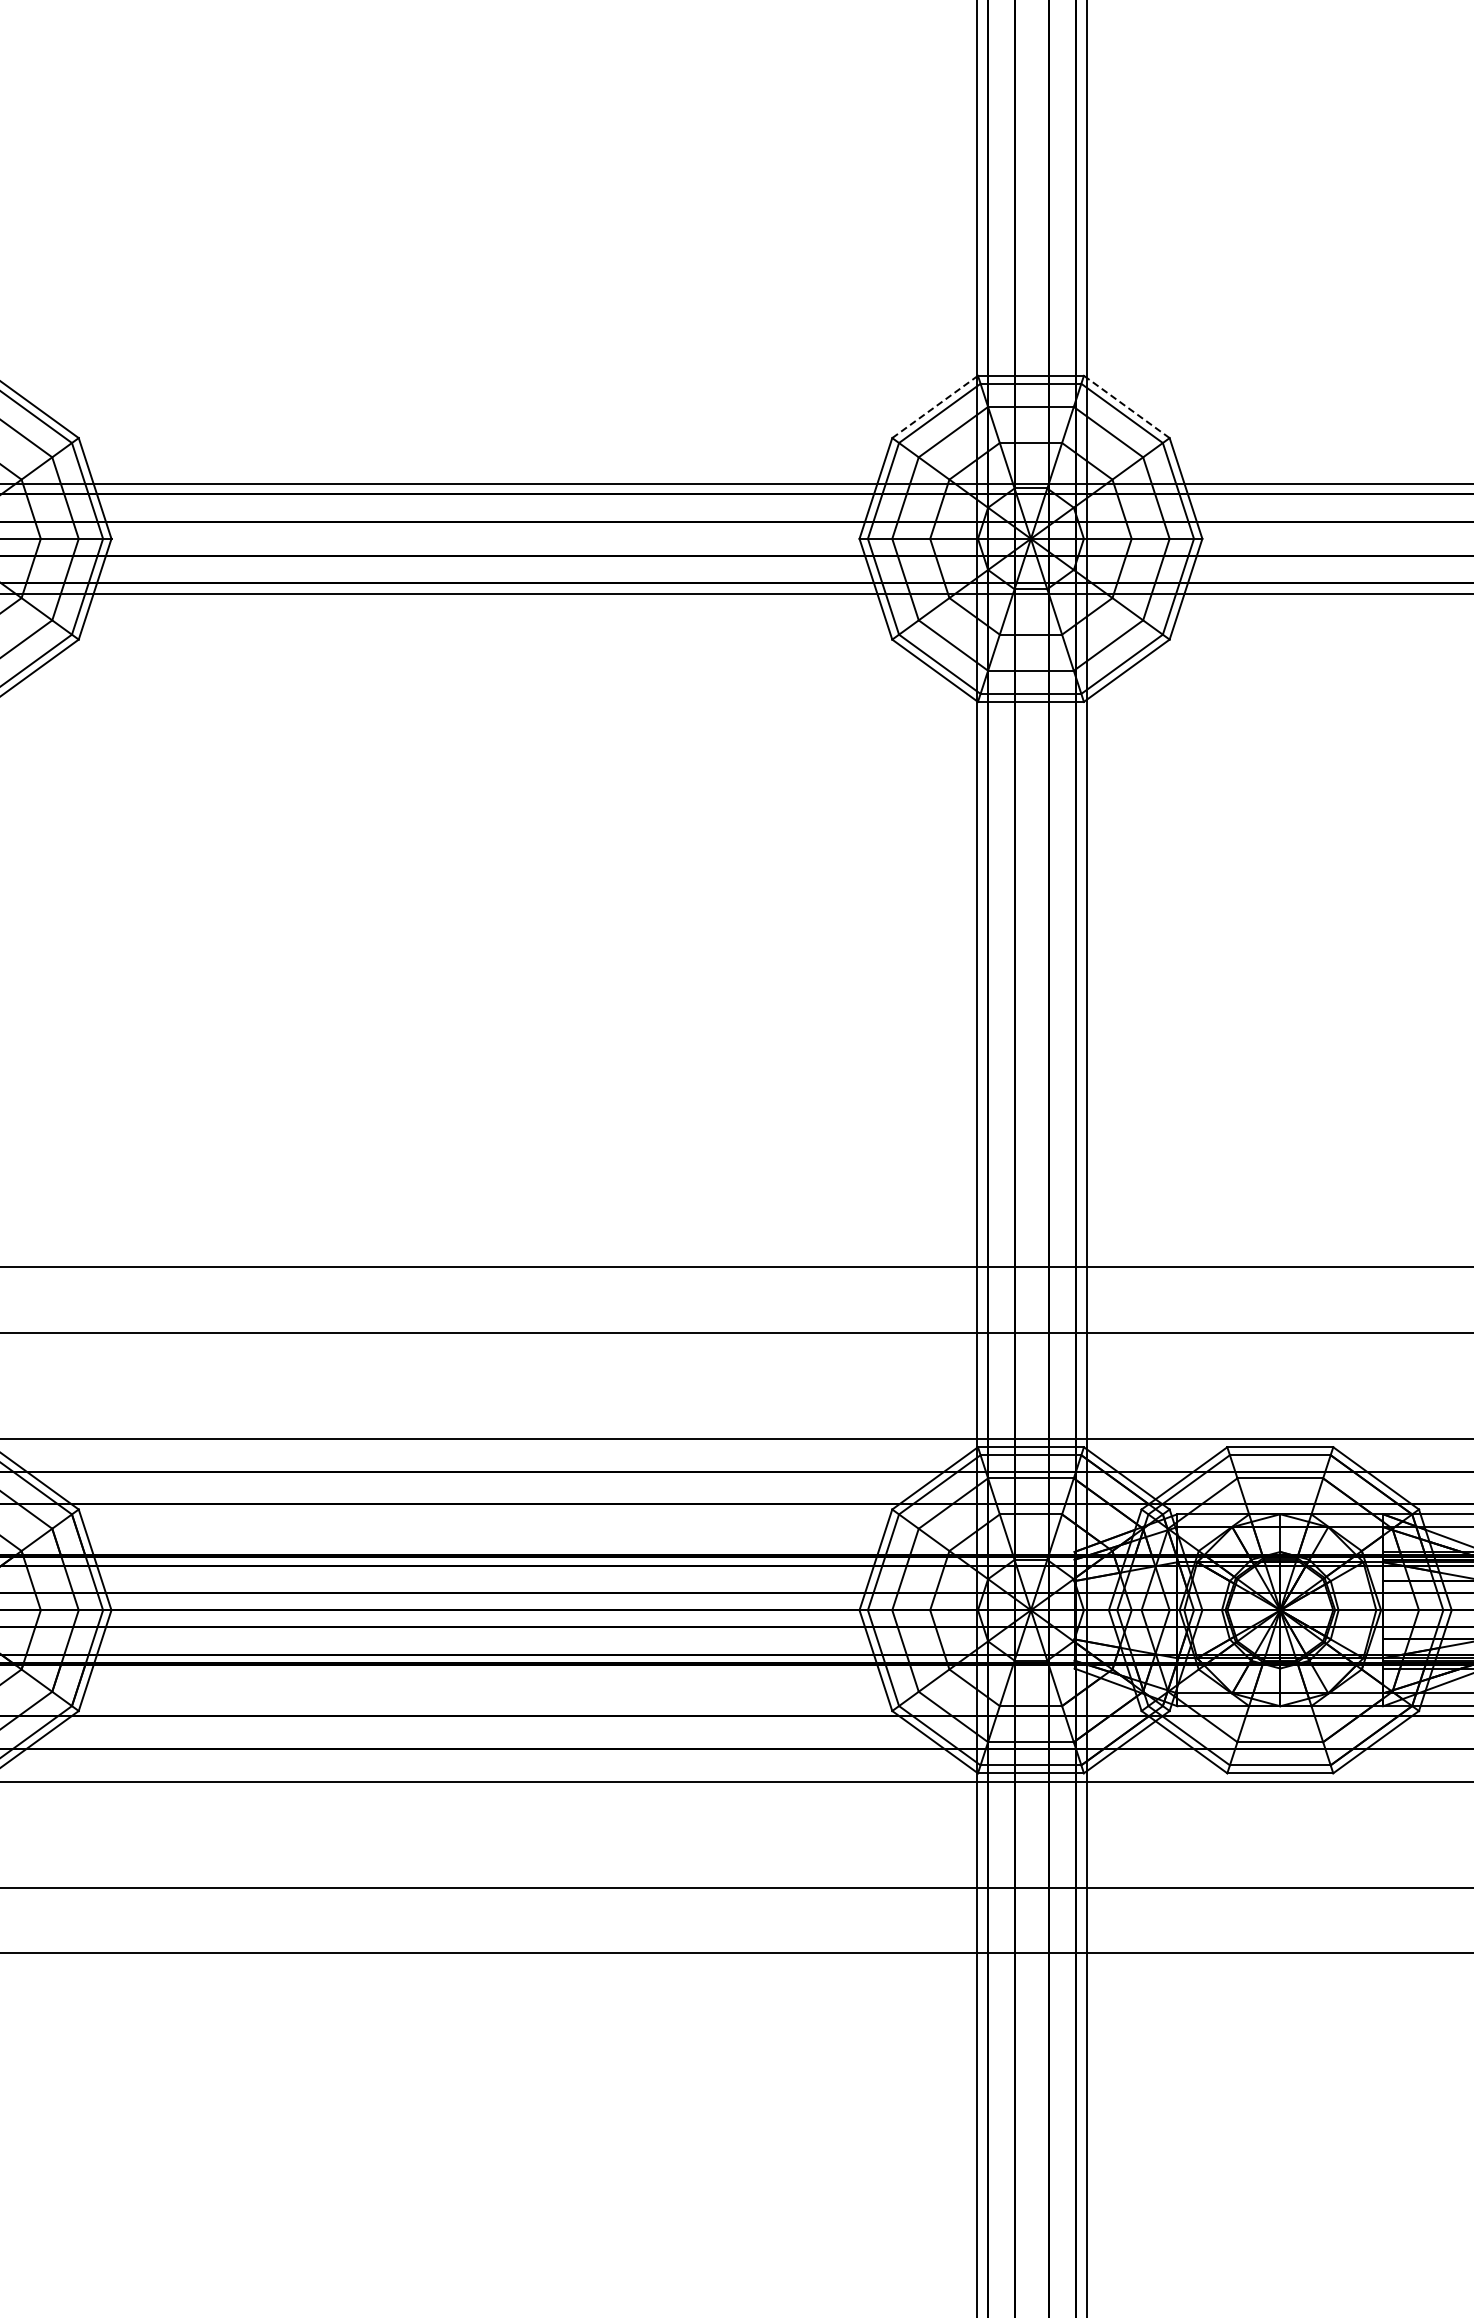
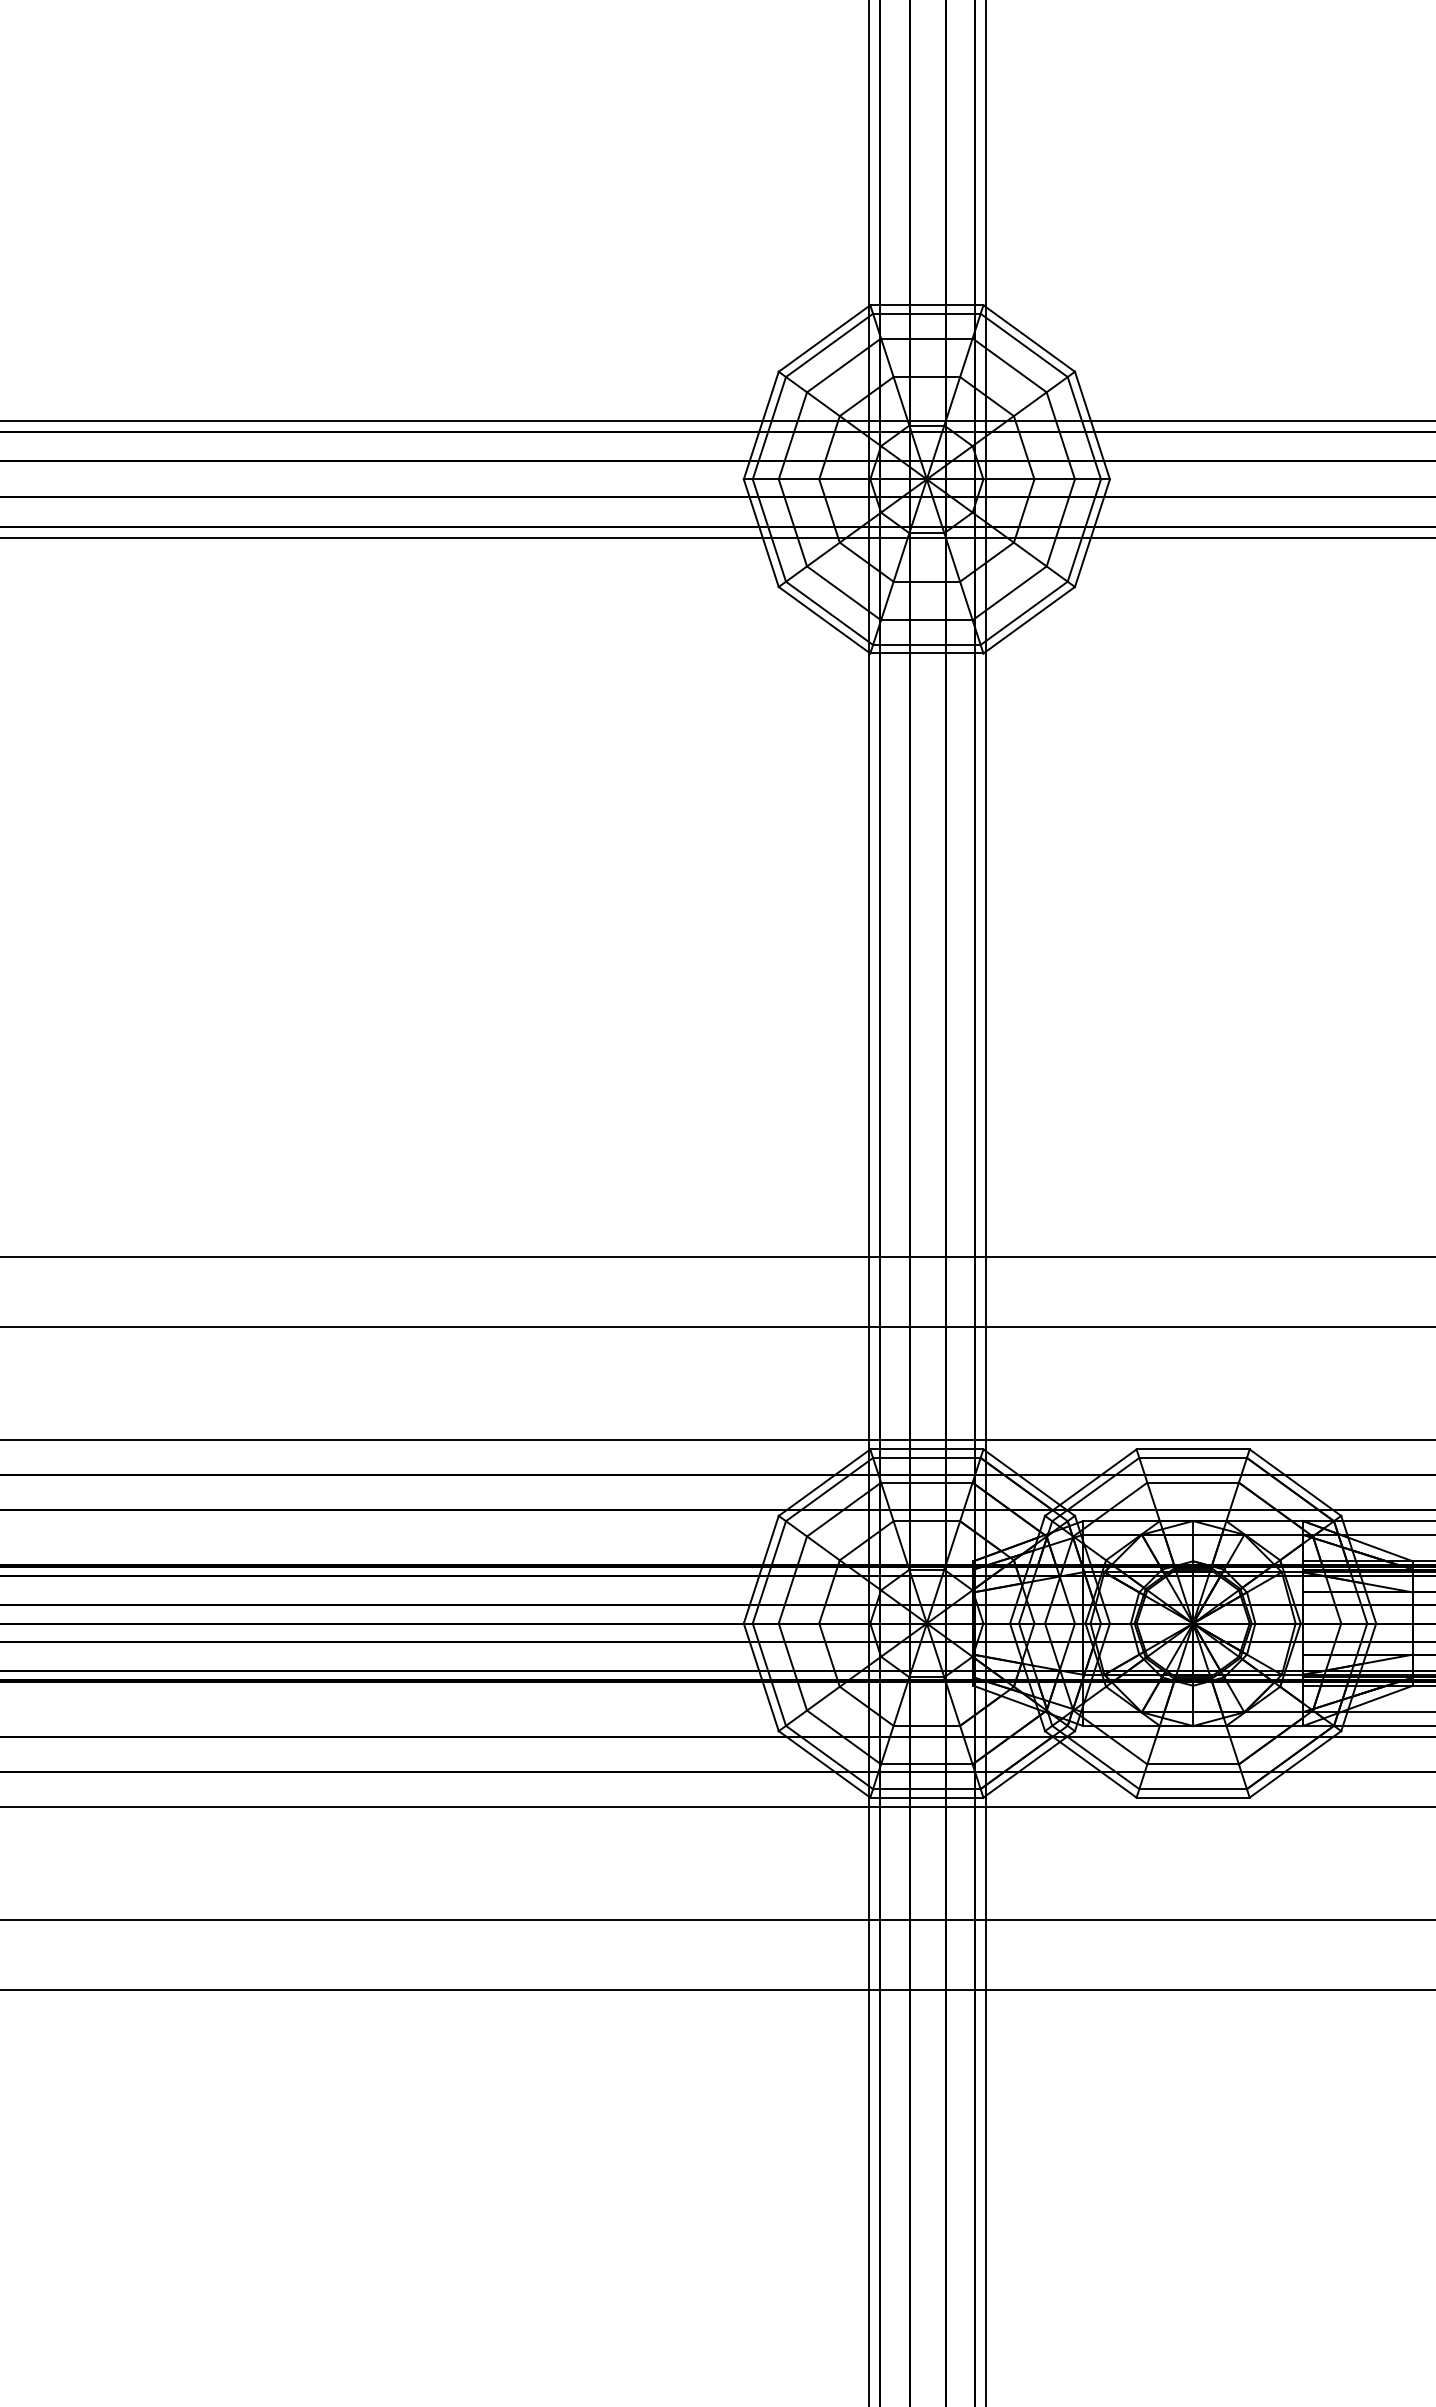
line: (935, 406) -> (824, 338), dashed -> solid
line: (1126, 406) -> (1028, 338), dashed -> solid

